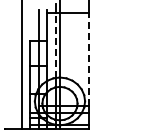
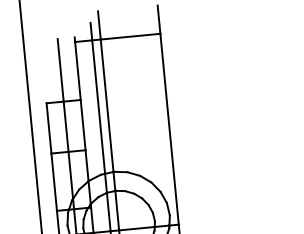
line: (55, 45) -> (98, 107), dashed -> solid
line: (89, 59) -> (170, 129), dashed -> solid

